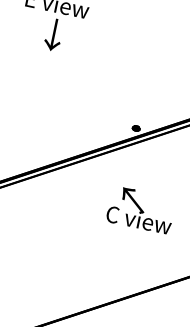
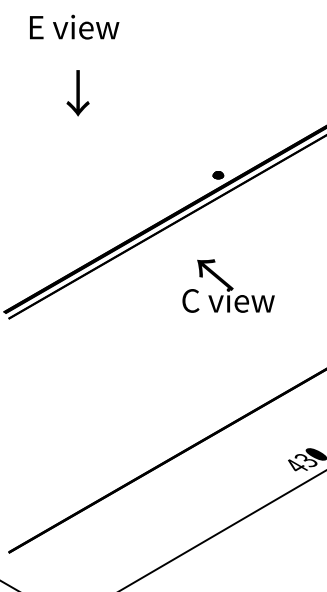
text: (53, 35) -> (77, 93), moved
text: (141, 209) -> (228, 285), moved

